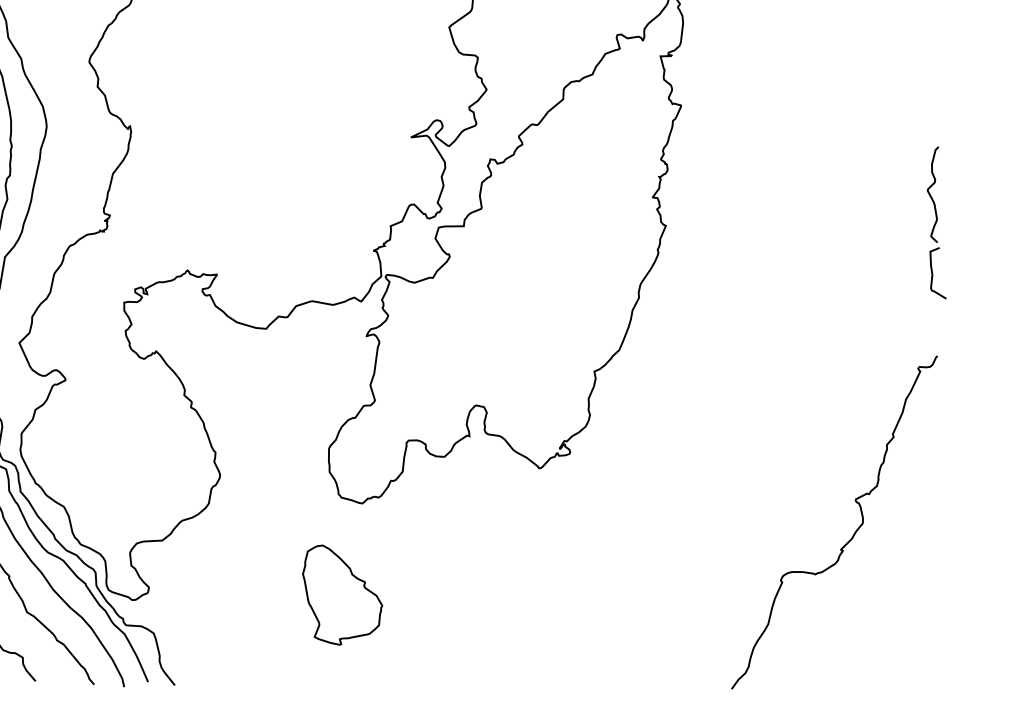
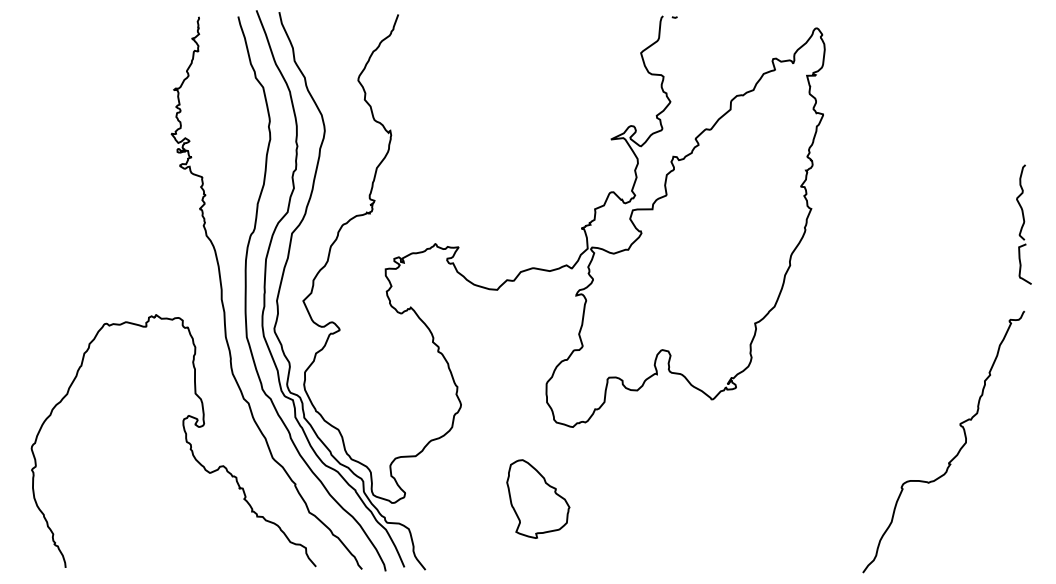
part: (936, 222) -> (1023, 224), moved
part: (342, 594) -> (538, 498), moved

